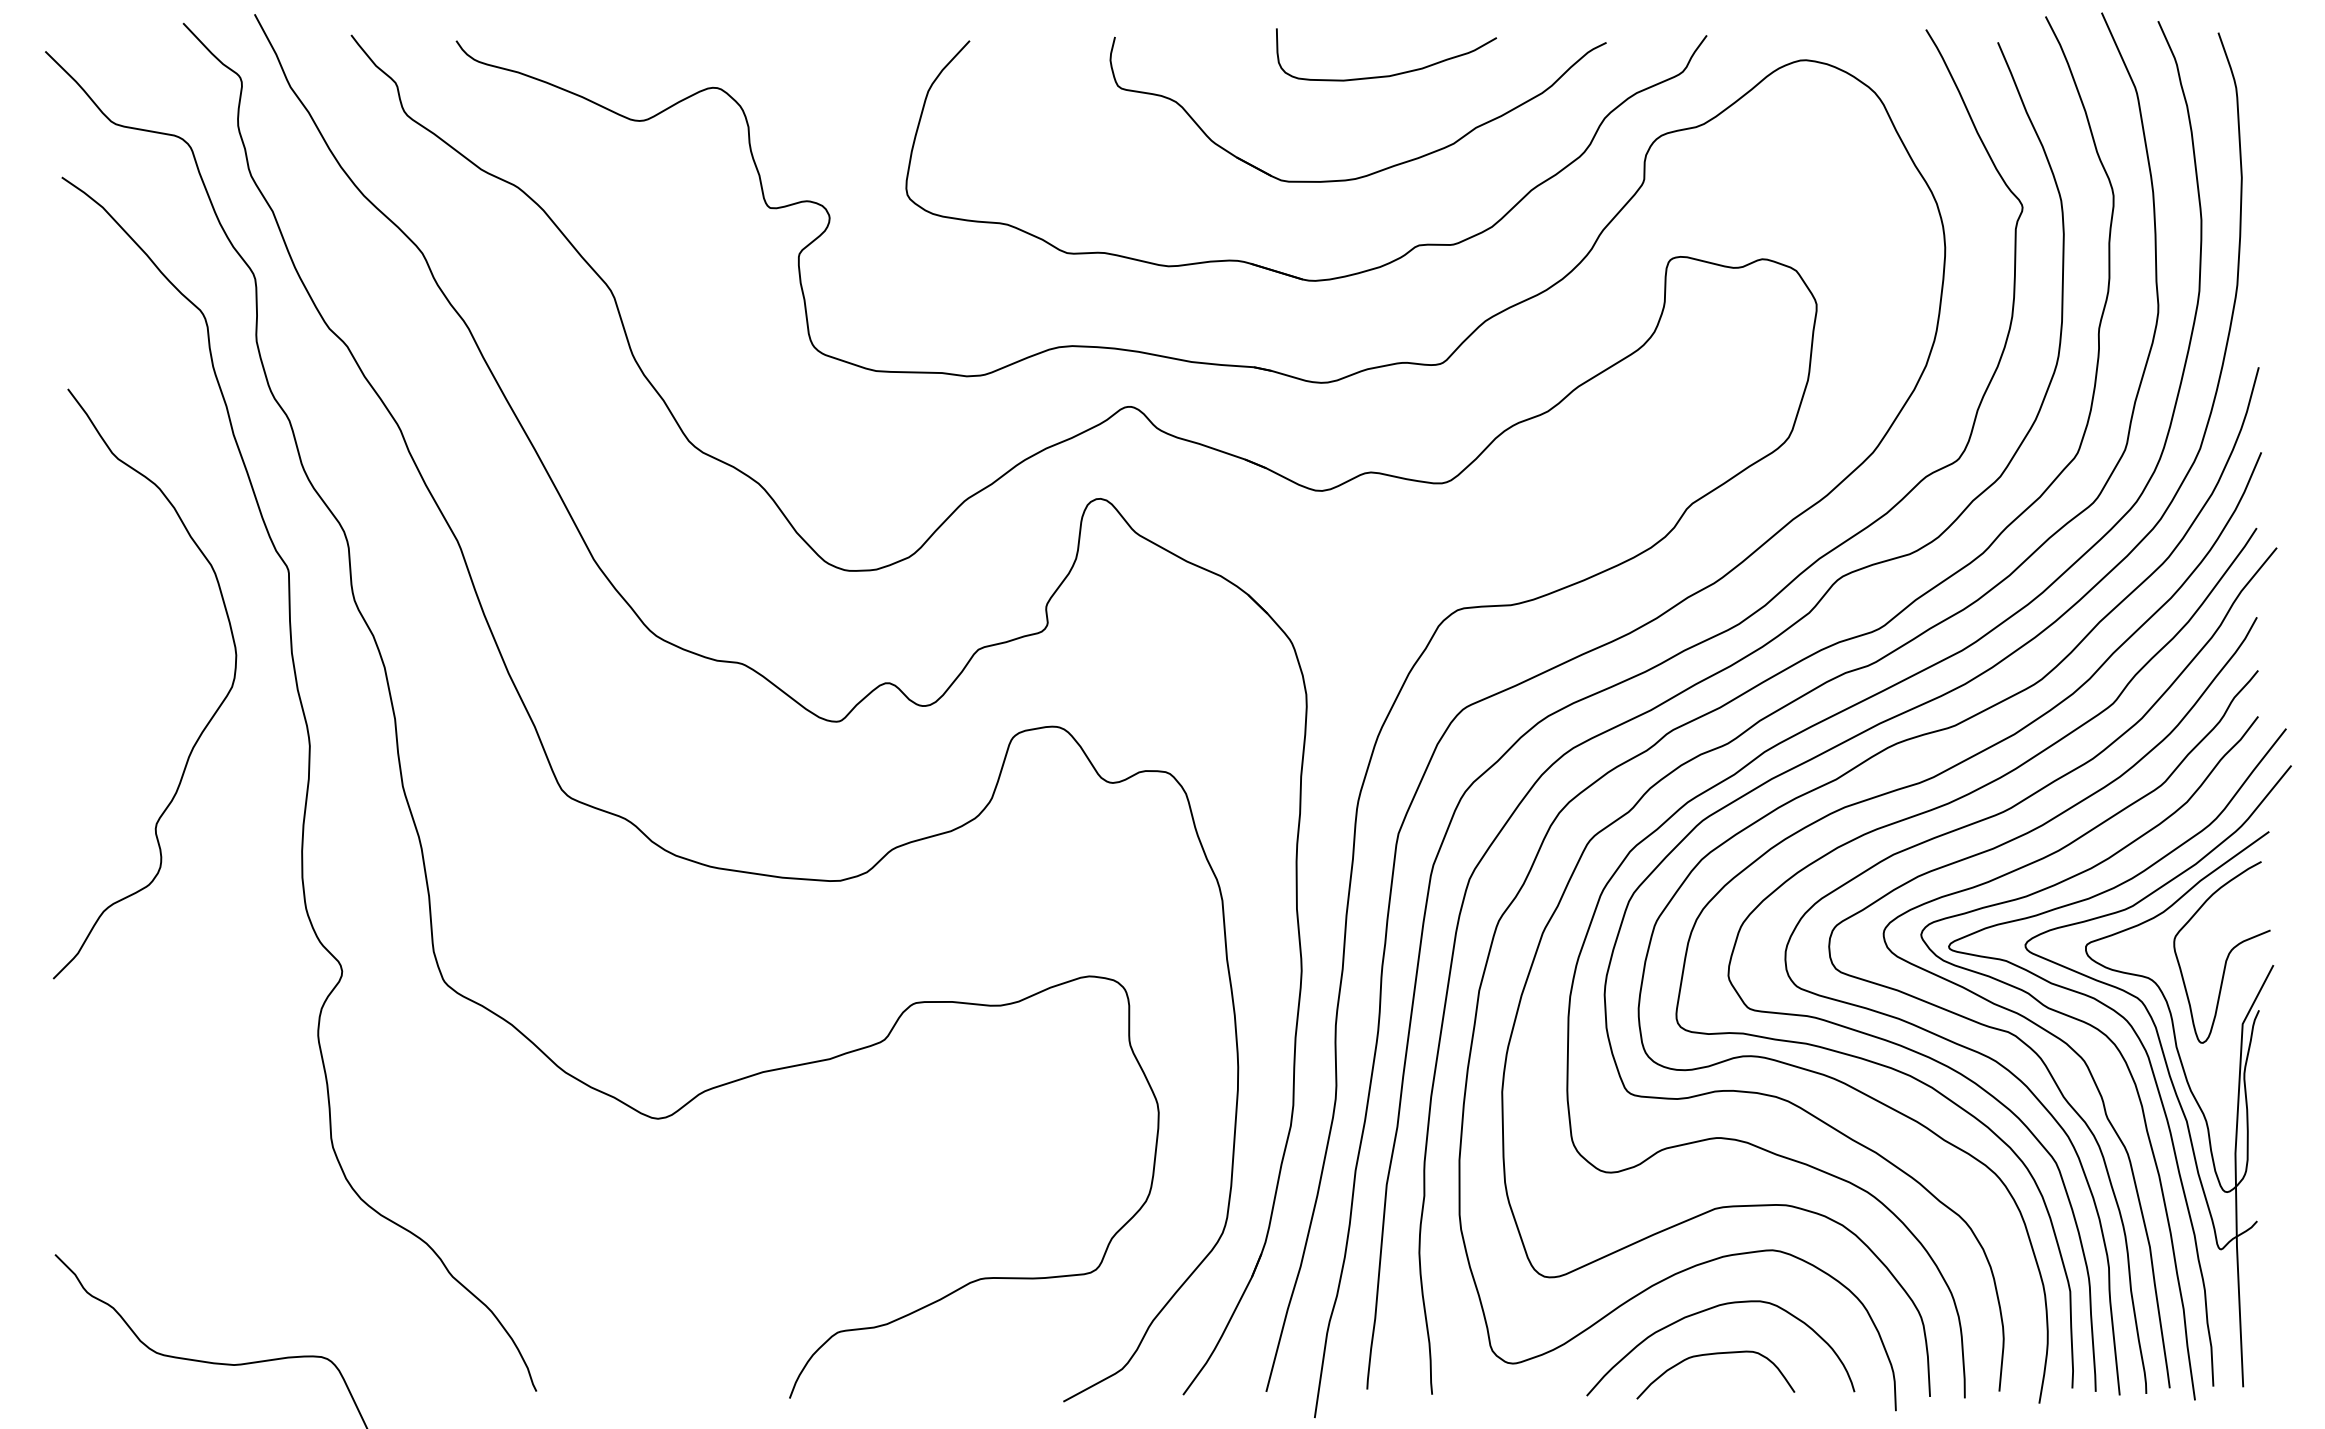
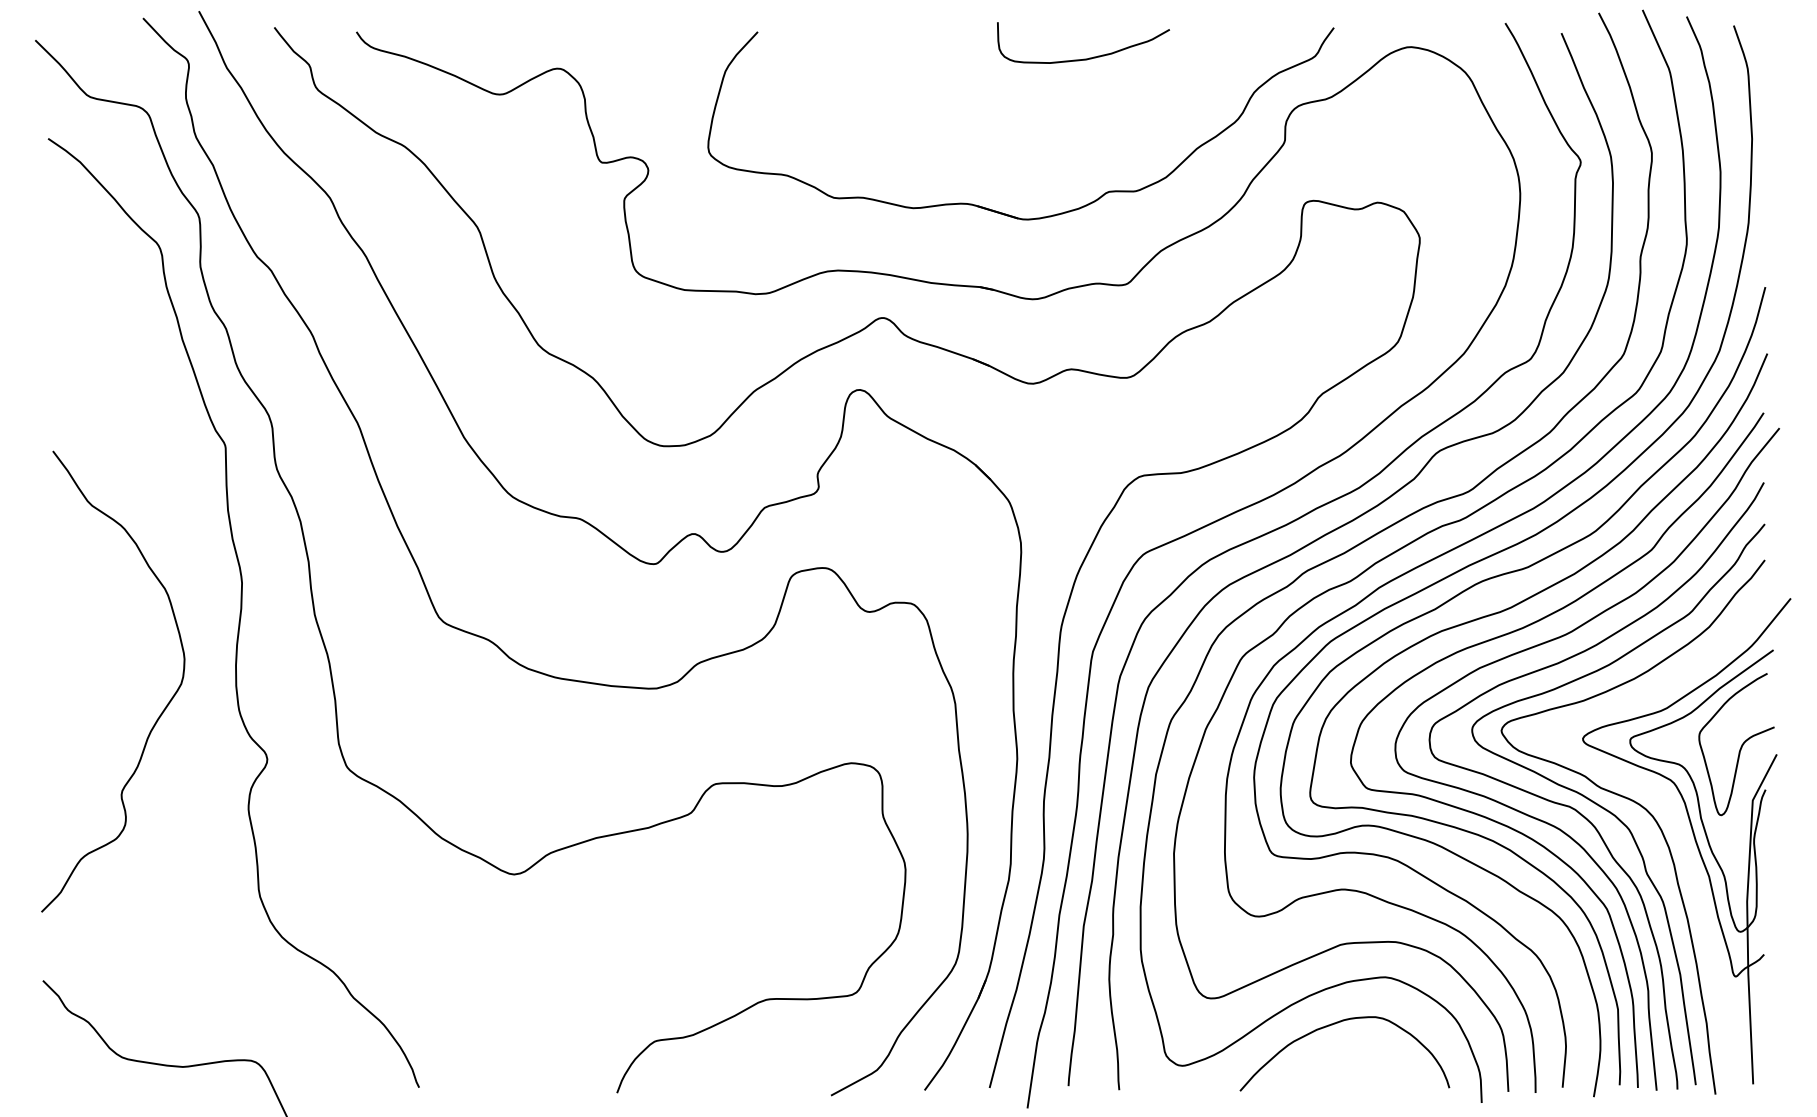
part: (1379, 169) -> (1078, 132), removed
curve: (202, 728) -> (158, 716), moved
curve: (2141, 1045) -> (1673, 817), removed
curve: (1712, 1355) -> (1338, 1059), removed

